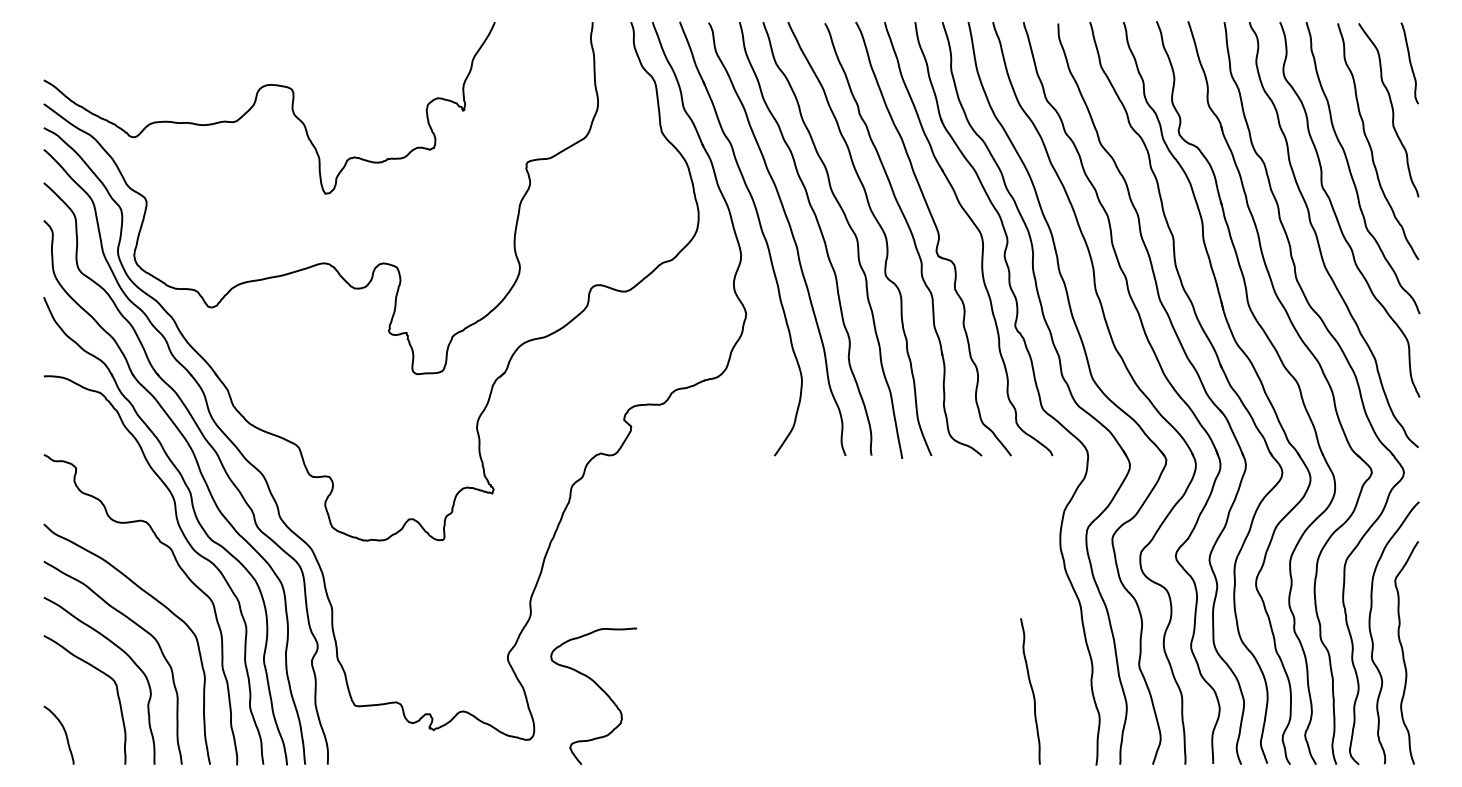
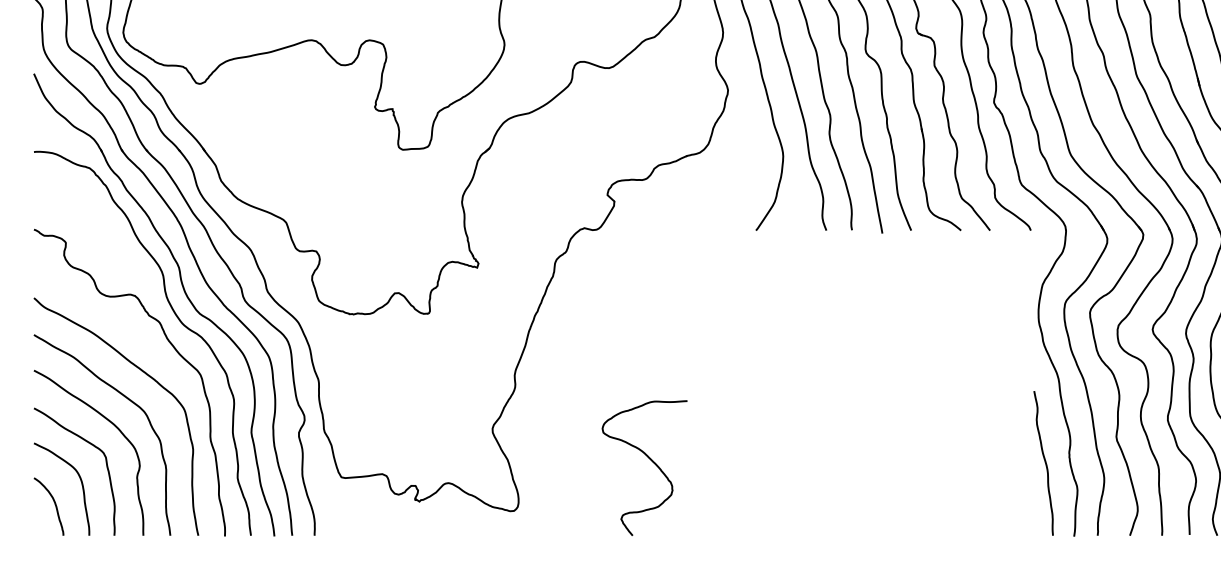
curve: (599, 688) -> (650, 460), moved
curve: (1031, 691) -> (1044, 463), moved
curve: (91, 712) -> (81, 484), added

